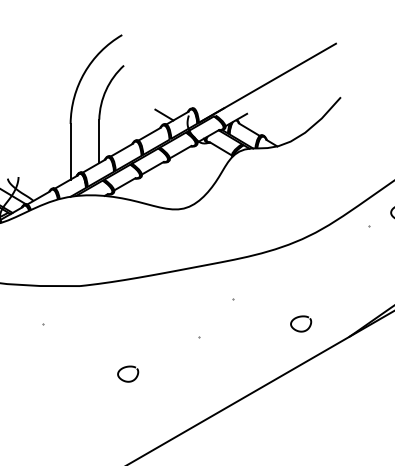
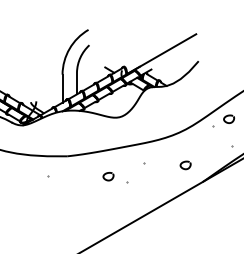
curve: (296, 320) -> (183, 163), moved
curve: (124, 369) -> (106, 174), moved

